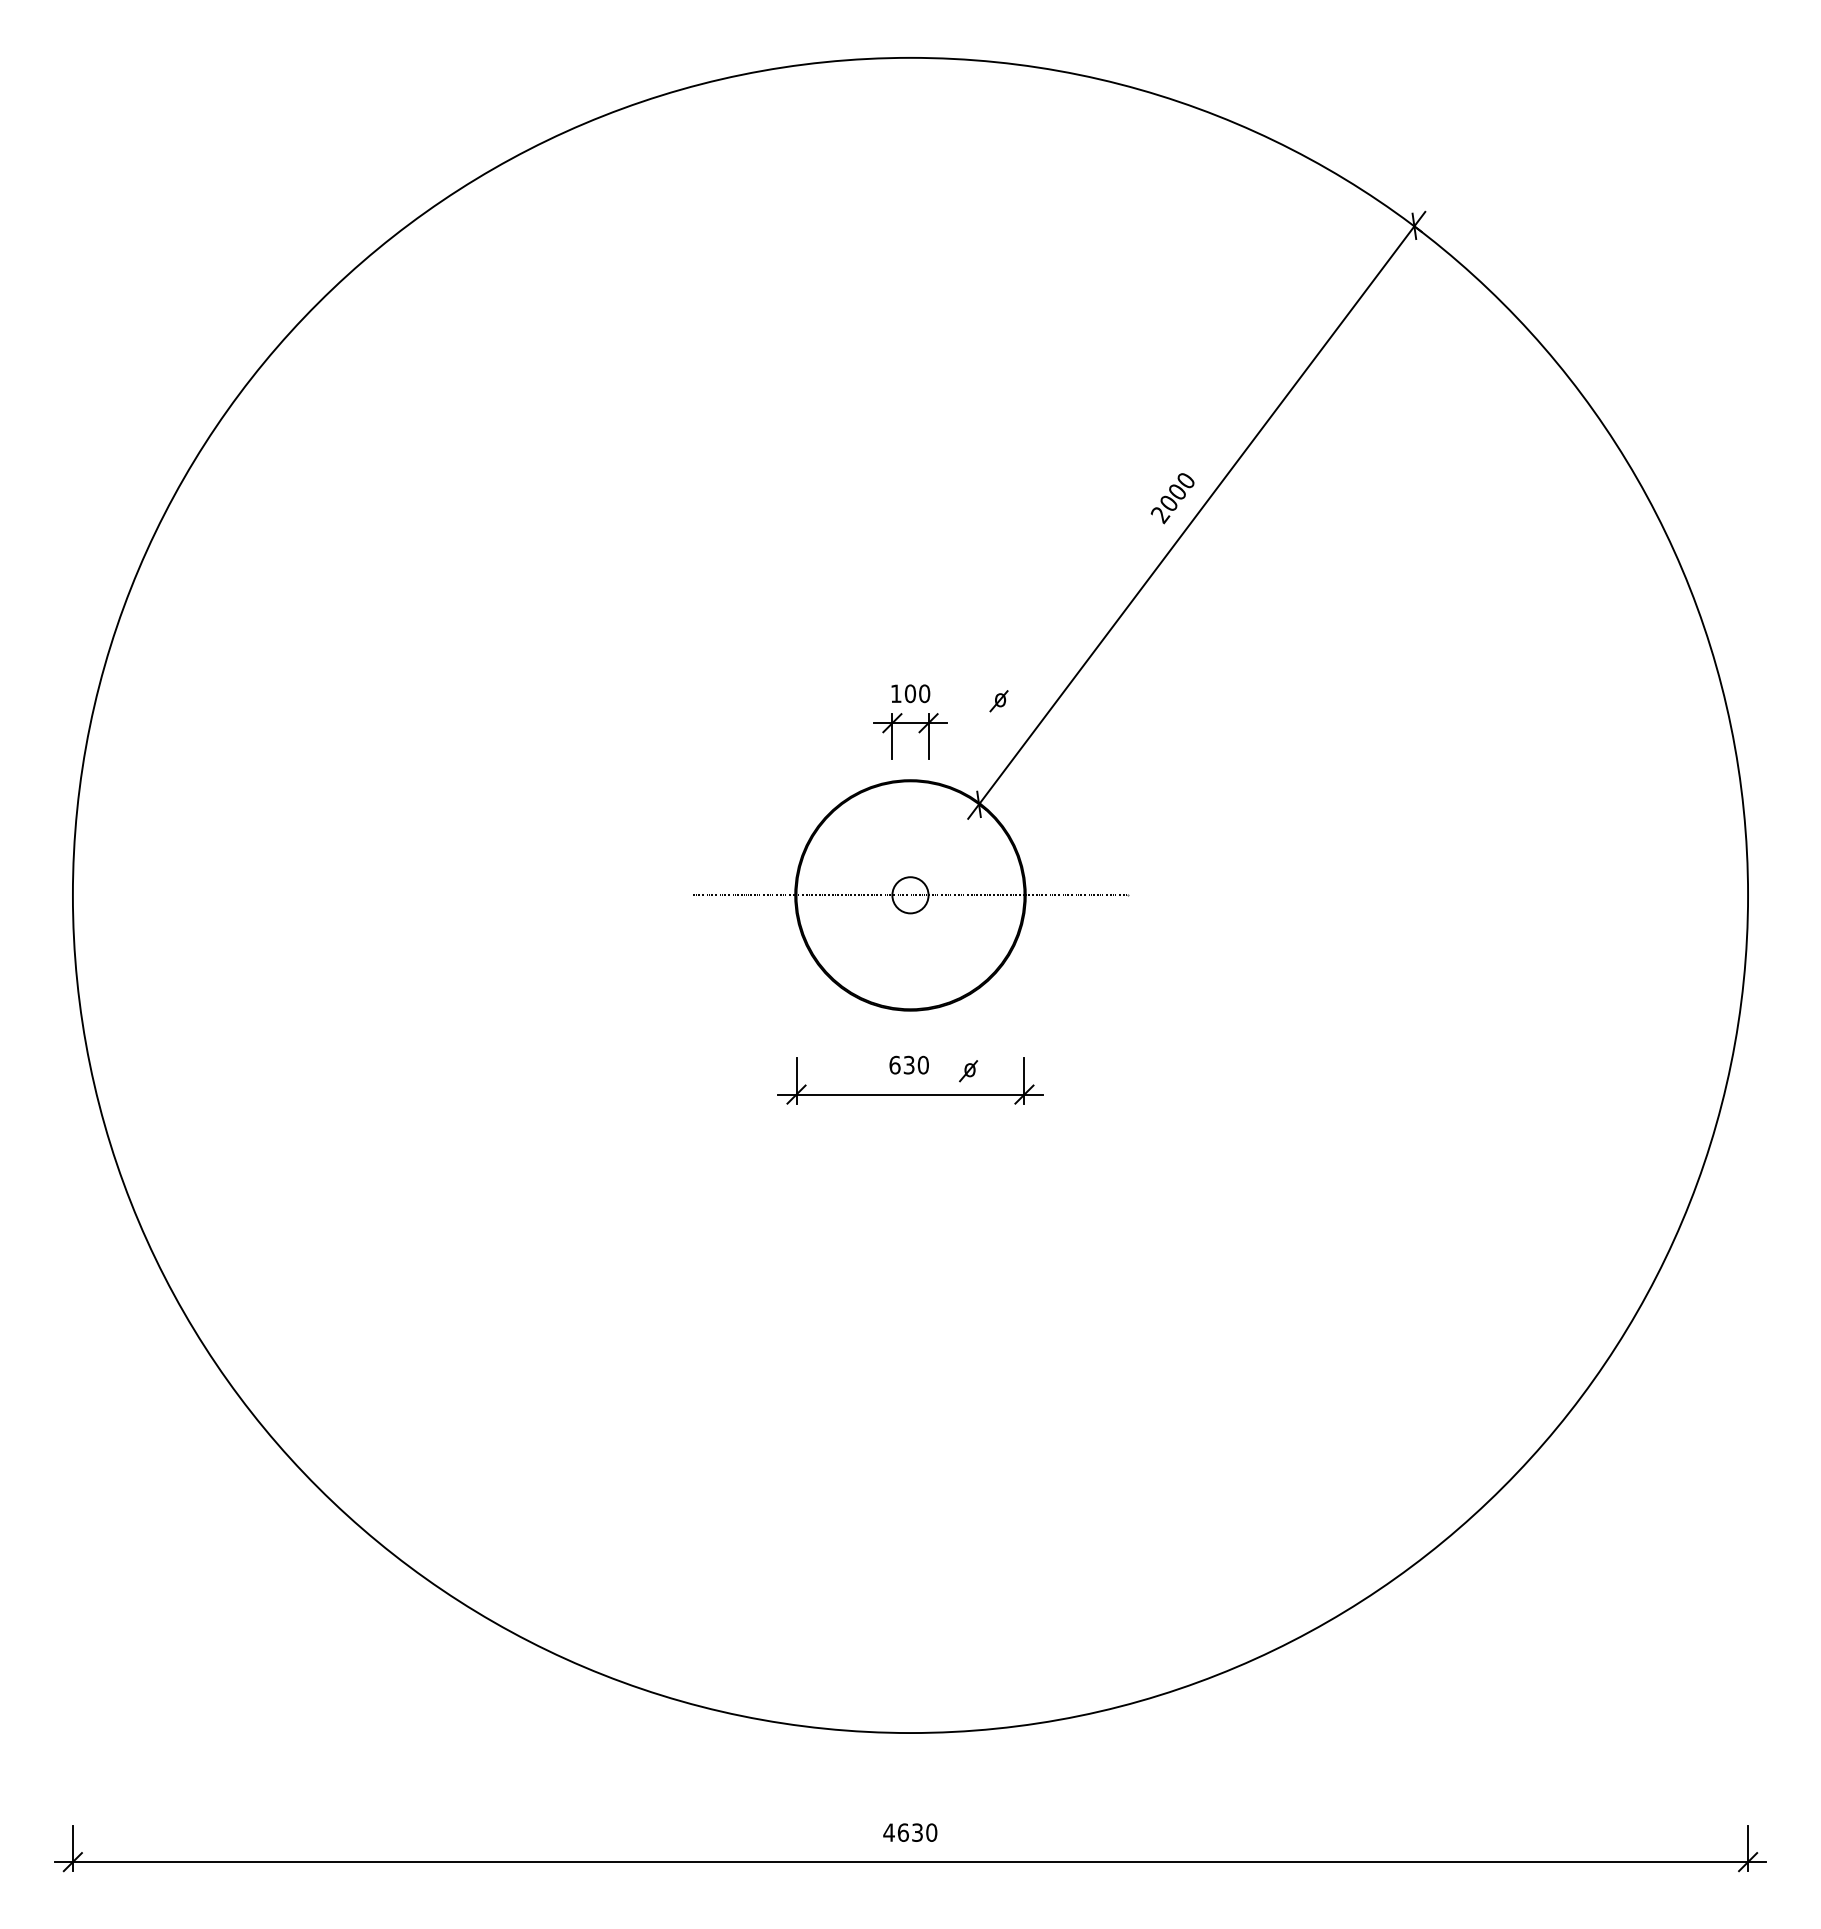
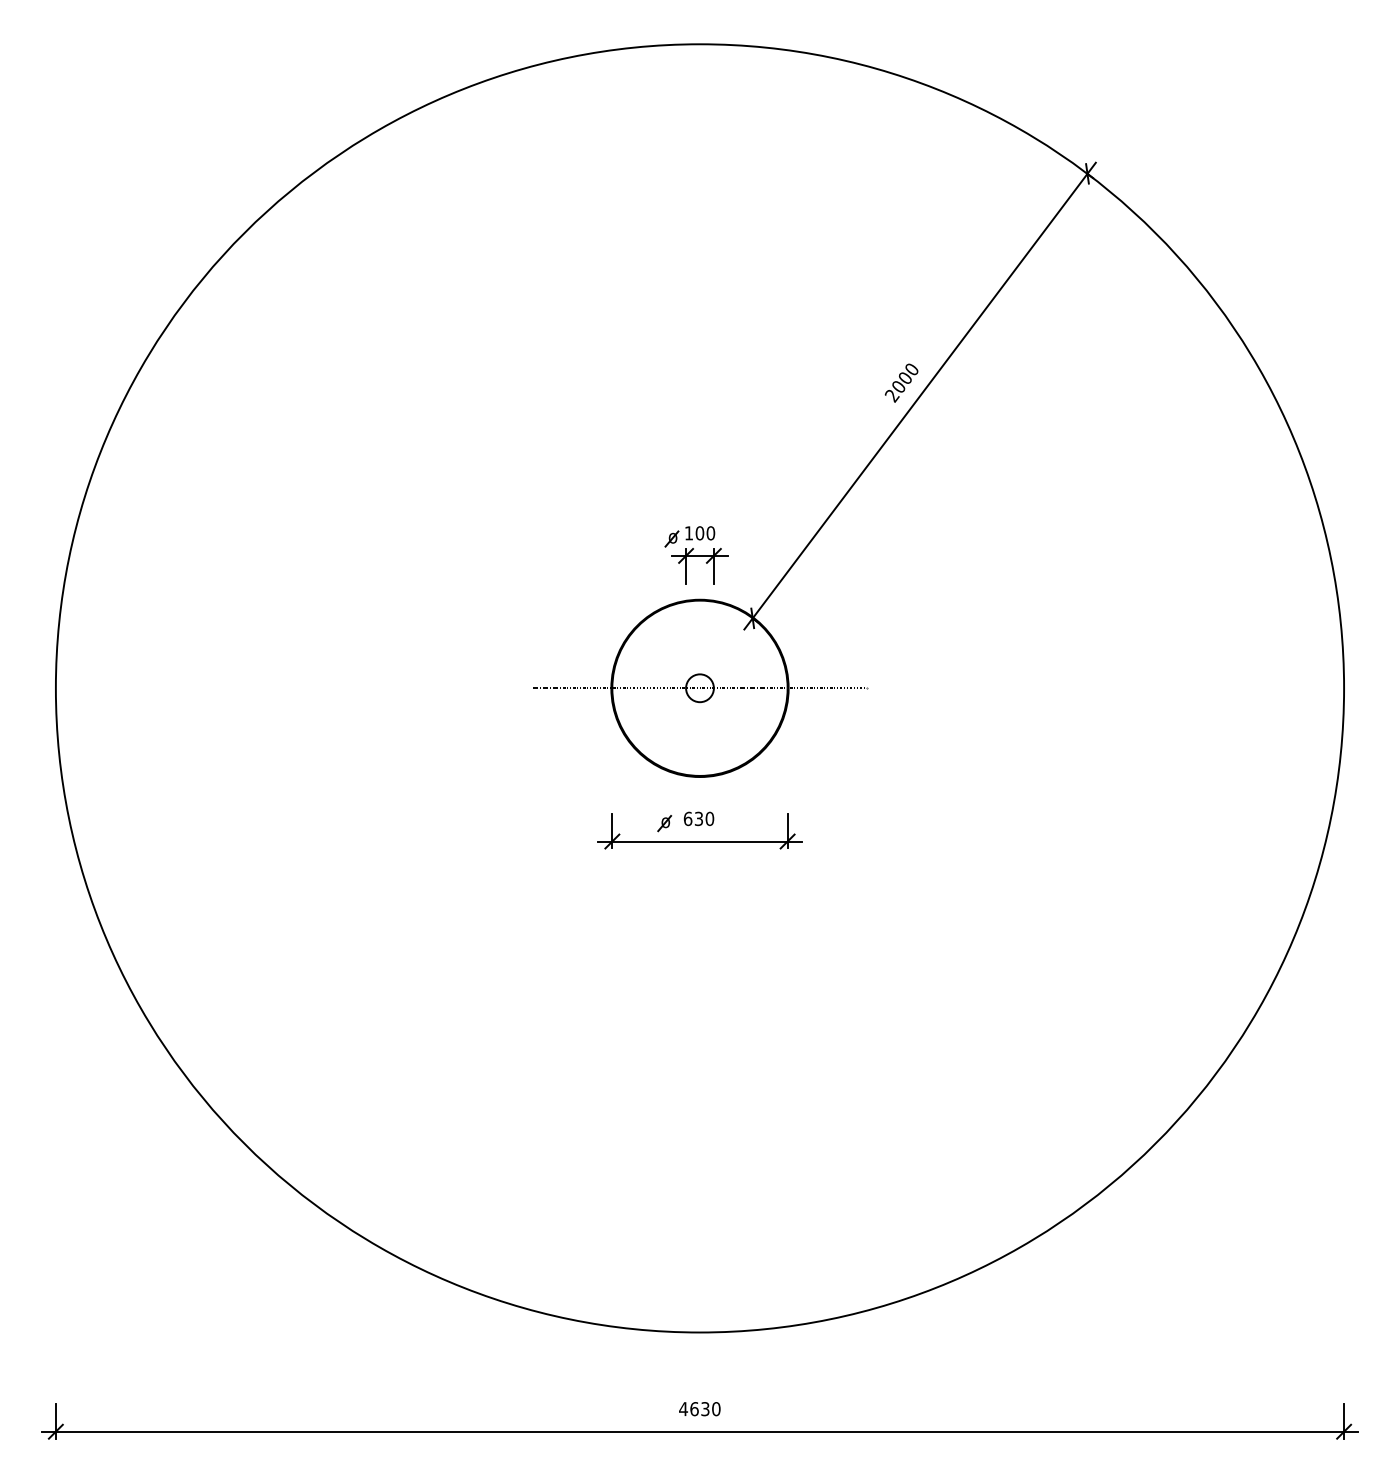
part: (998, 701) -> (671, 539), moved
part: (968, 1071) -> (664, 823), moved

